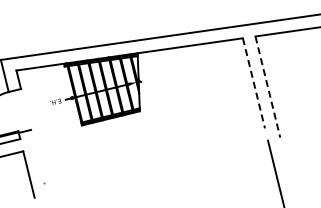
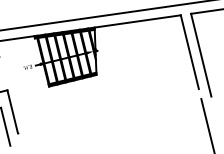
line: (254, 83) -> (190, 52), dashed -> solid
line: (268, 87) -> (201, 55), dashed -> solid
line: (37, 155) -> (12, 111), added

